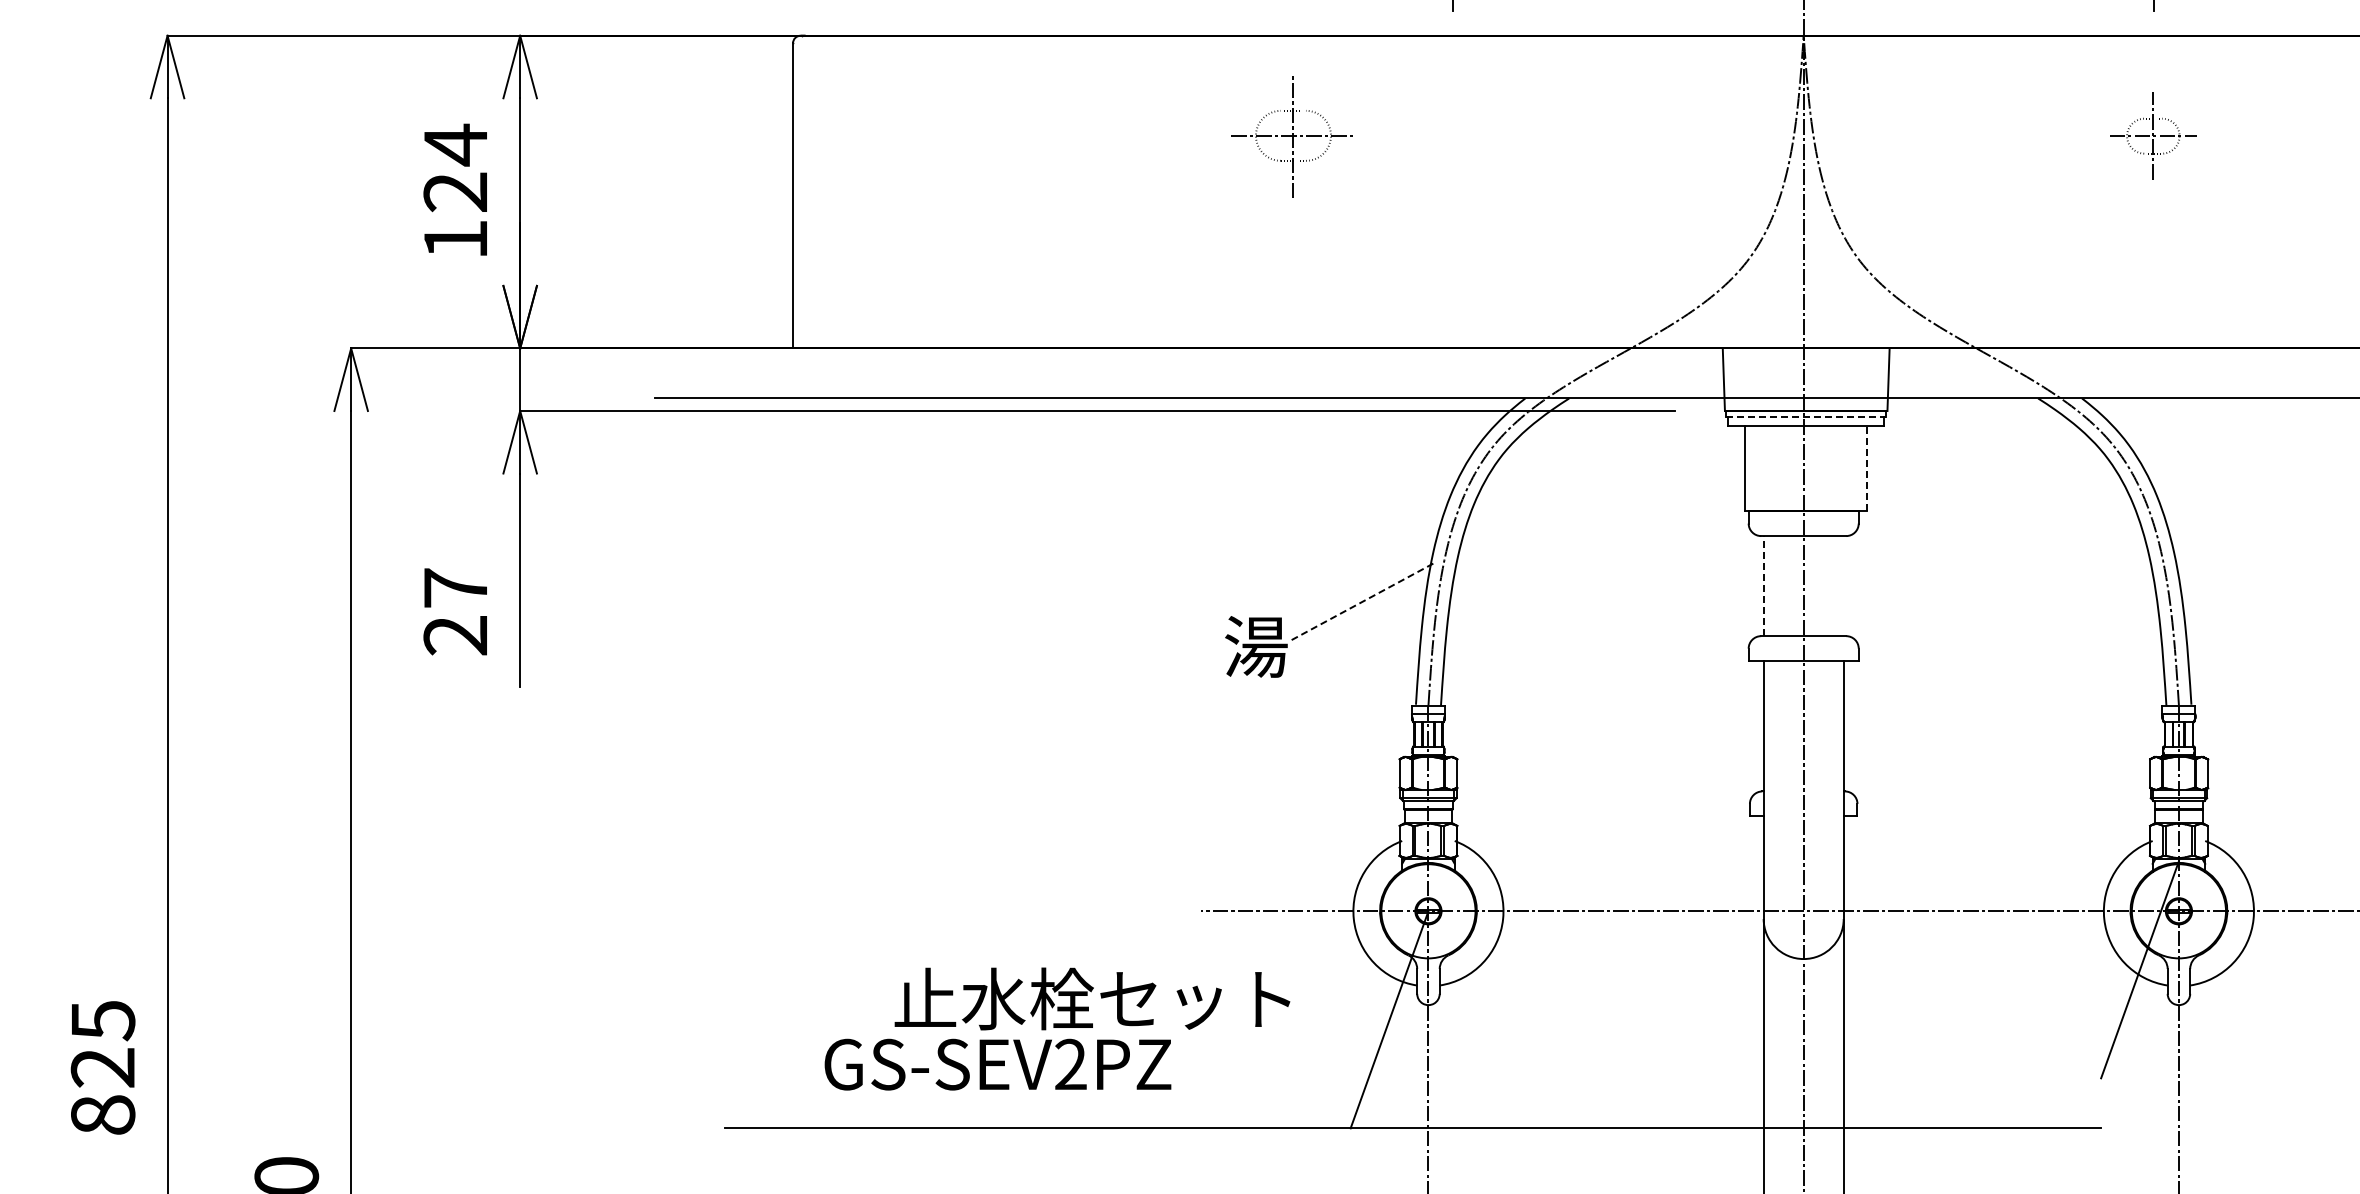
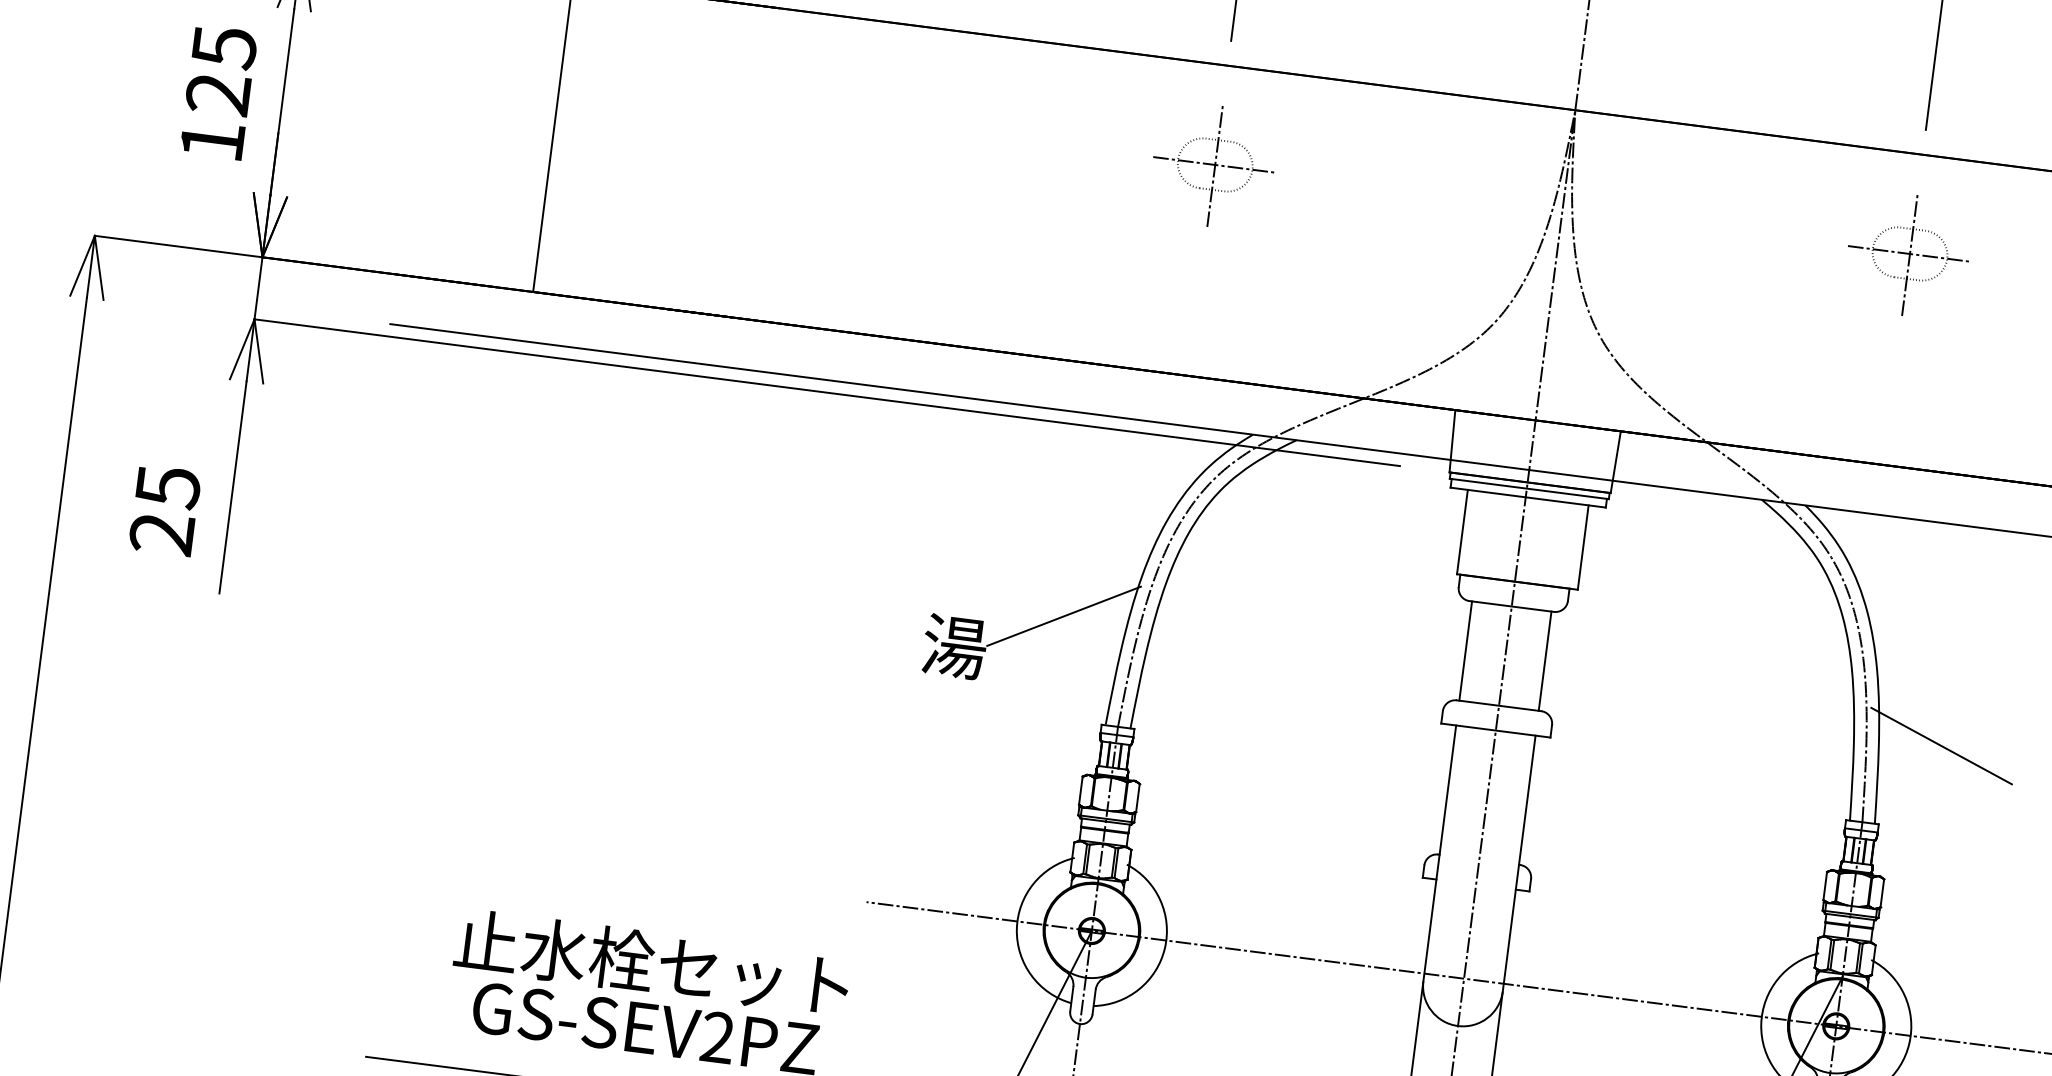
part: (1291, 136) -> (1213, 165), moved
part: (2151, 136) -> (1907, 254), size x1.43
text: (456, 144) -> (225, 46), 124 -> 125
line: (1806, 417) -> (1529, 489), dashed -> solid
line: (1867, 468) -> (1583, 547), dashed -> solid
line: (1763, 585) -> (1465, 650), dashed -> solid
line: (1843, 586) -> (1544, 661), added
text: (456, 588) -> (168, 487), 27 -> 25
line: (1360, 602) -> (1063, 616), dashed -> solid
line: (2247, 619) -> (1941, 745), added
text: (1092, 998) -> (652, 962), moved

